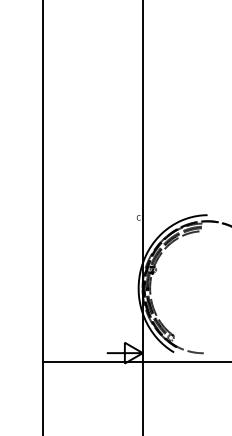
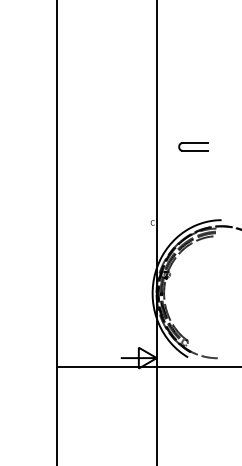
part: (179, 141) -> (193, 146), added

